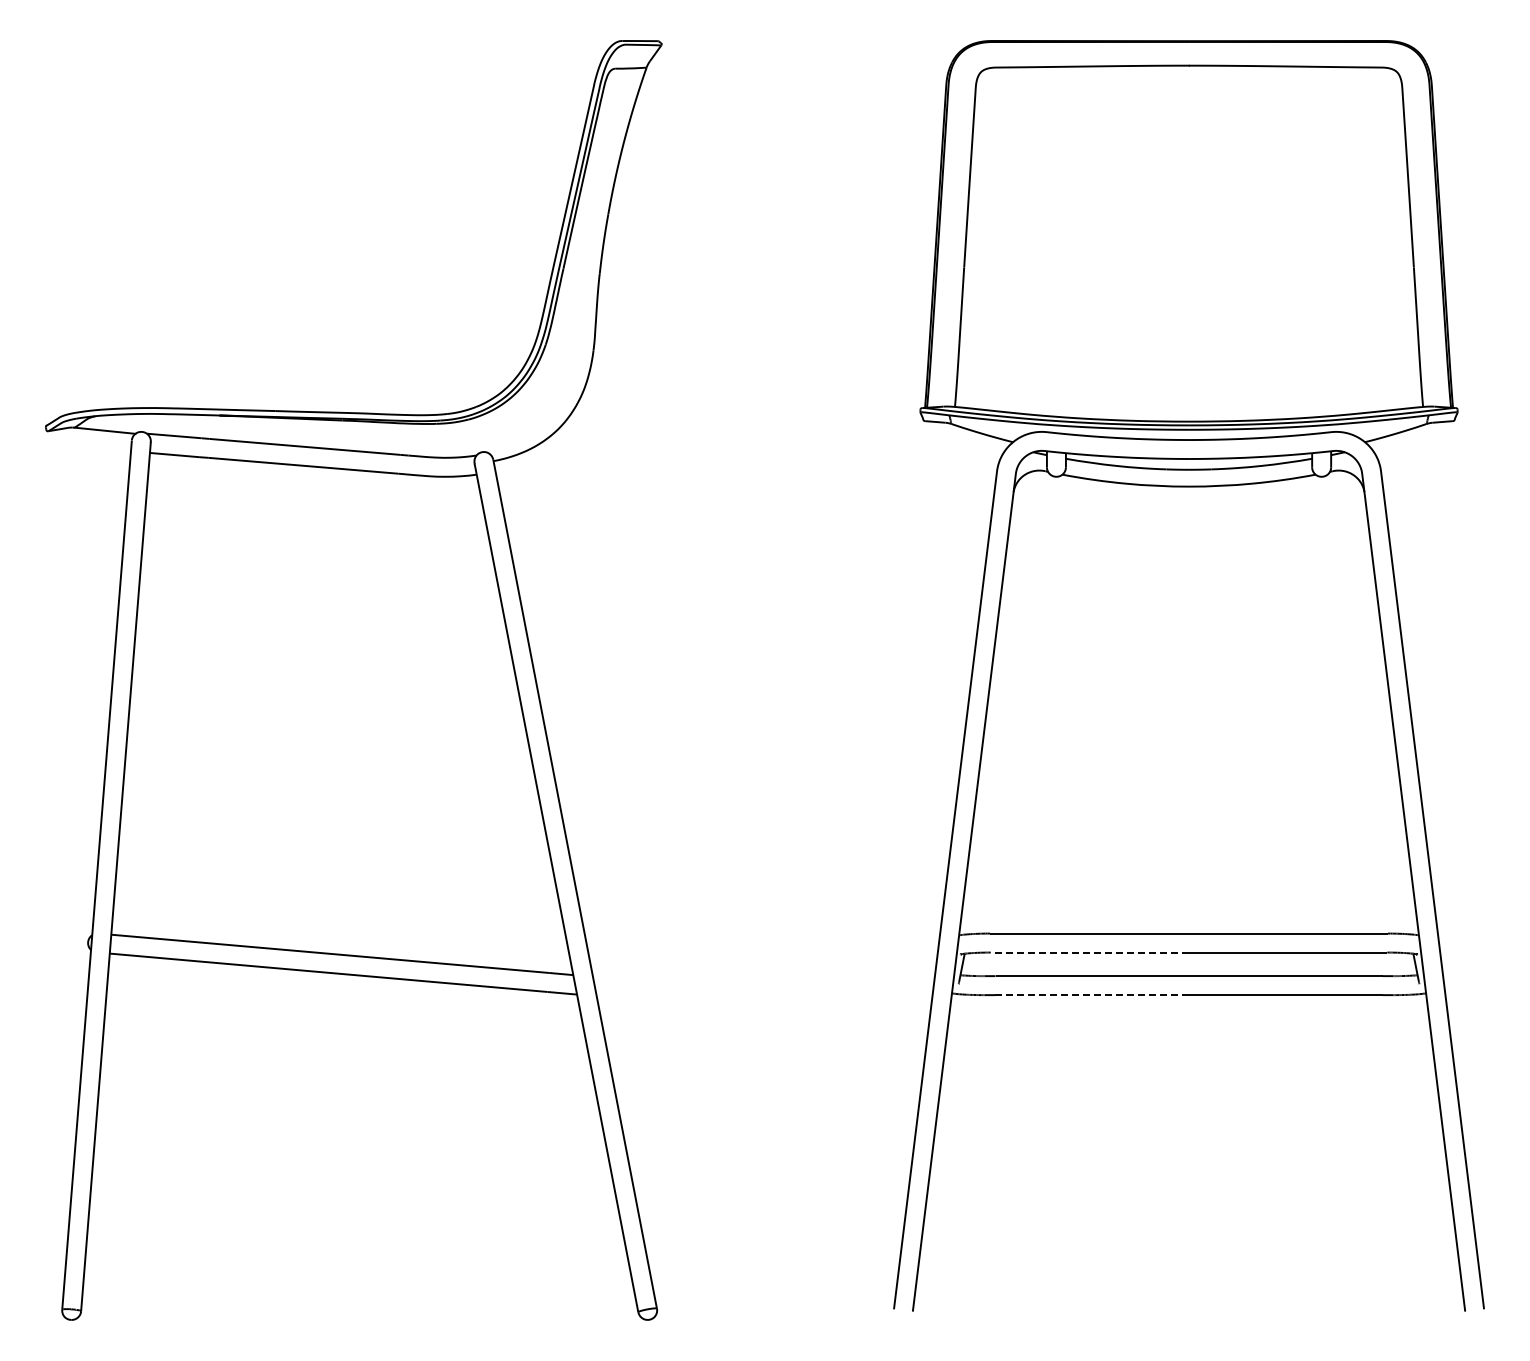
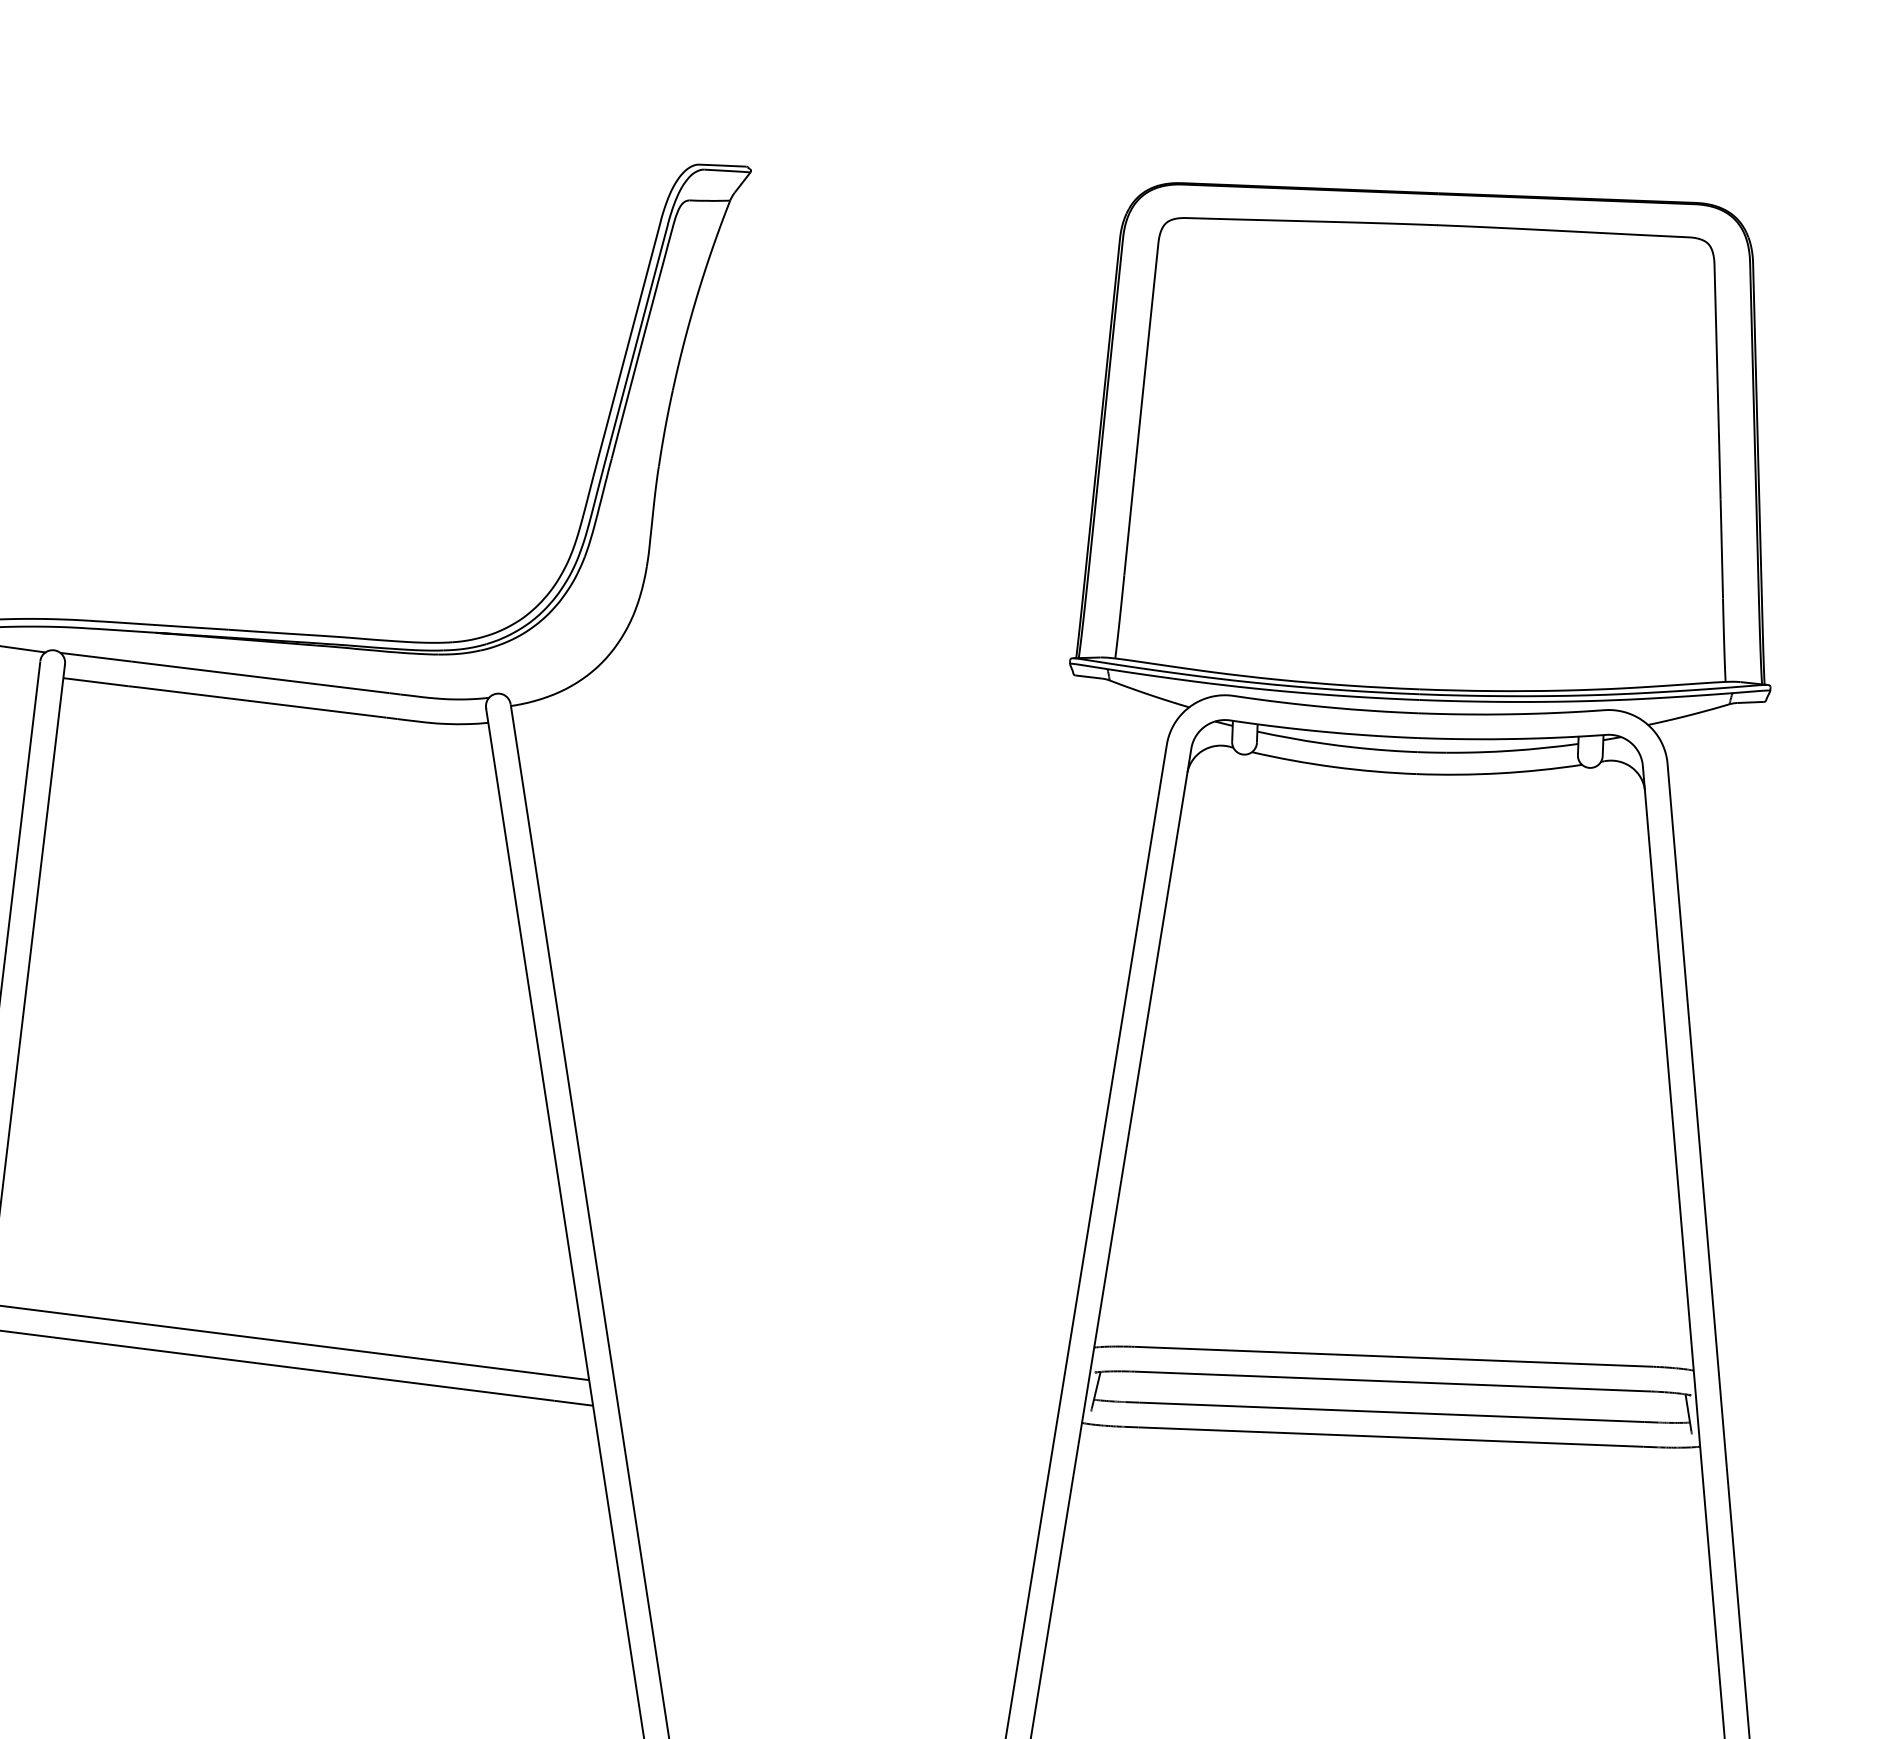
line: (1089, 952) -> (1263, 1376), dashed -> solid
line: (1092, 995) -> (1265, 1432), dashed -> solid

